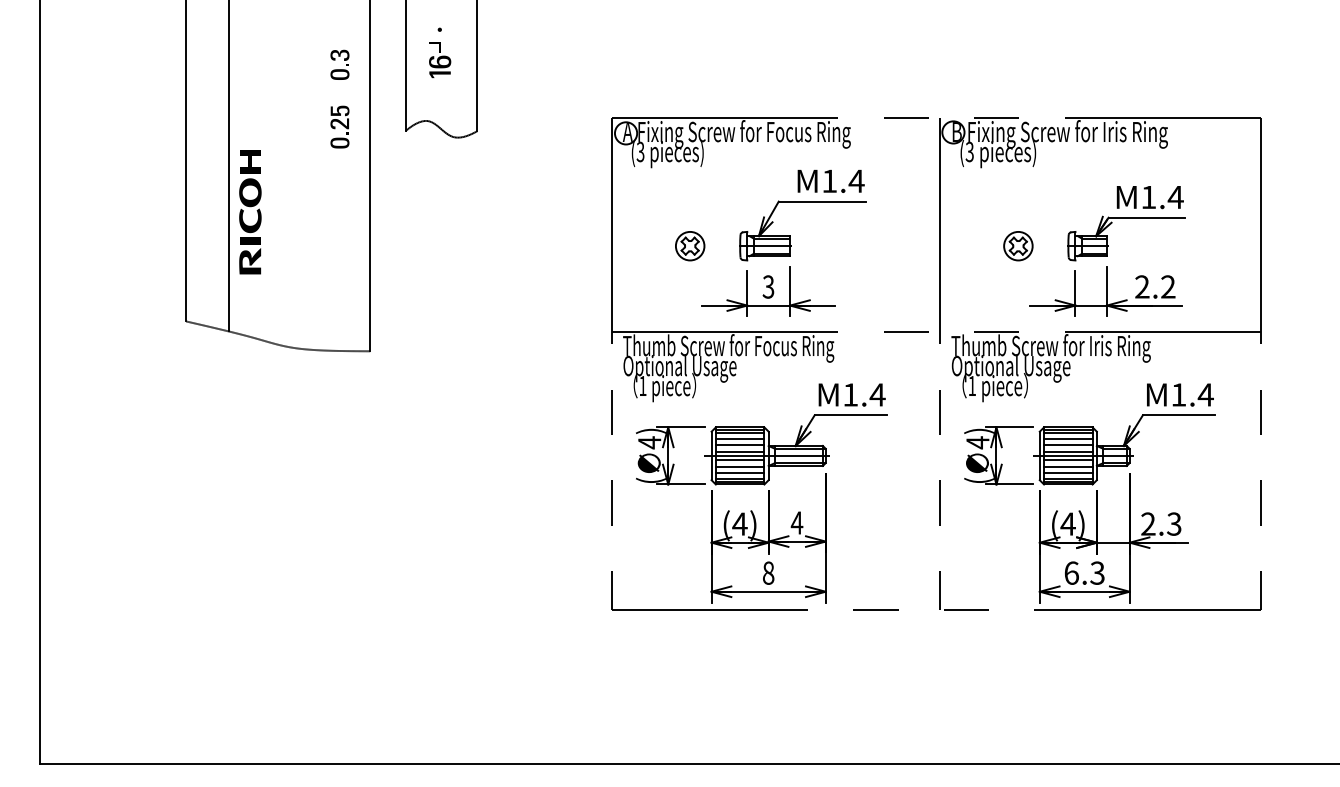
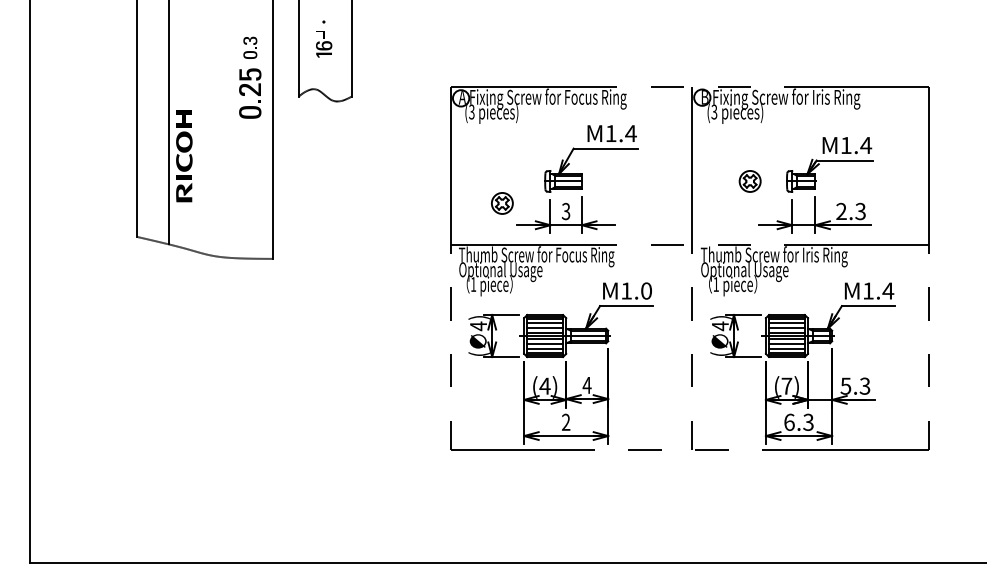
part: (340, 126) -> (250, 93), size x1.6
part: (690, 246) -> (502, 203), moved
text: (1168, 286) -> (860, 211), 2.2 -> 2.3
text: (877, 394) -> (646, 290), M1.4 -> M1.0
text: (1067, 523) -> (786, 385), (4) -> (7)
text: (1147, 523) -> (845, 385), 2.3 -> 5.3
text: (769, 571) -> (566, 421), 8 -> 2

